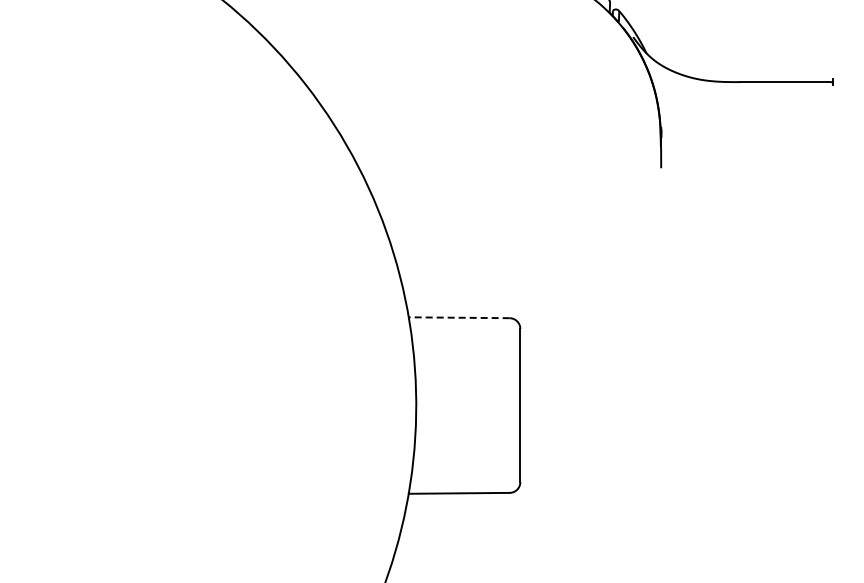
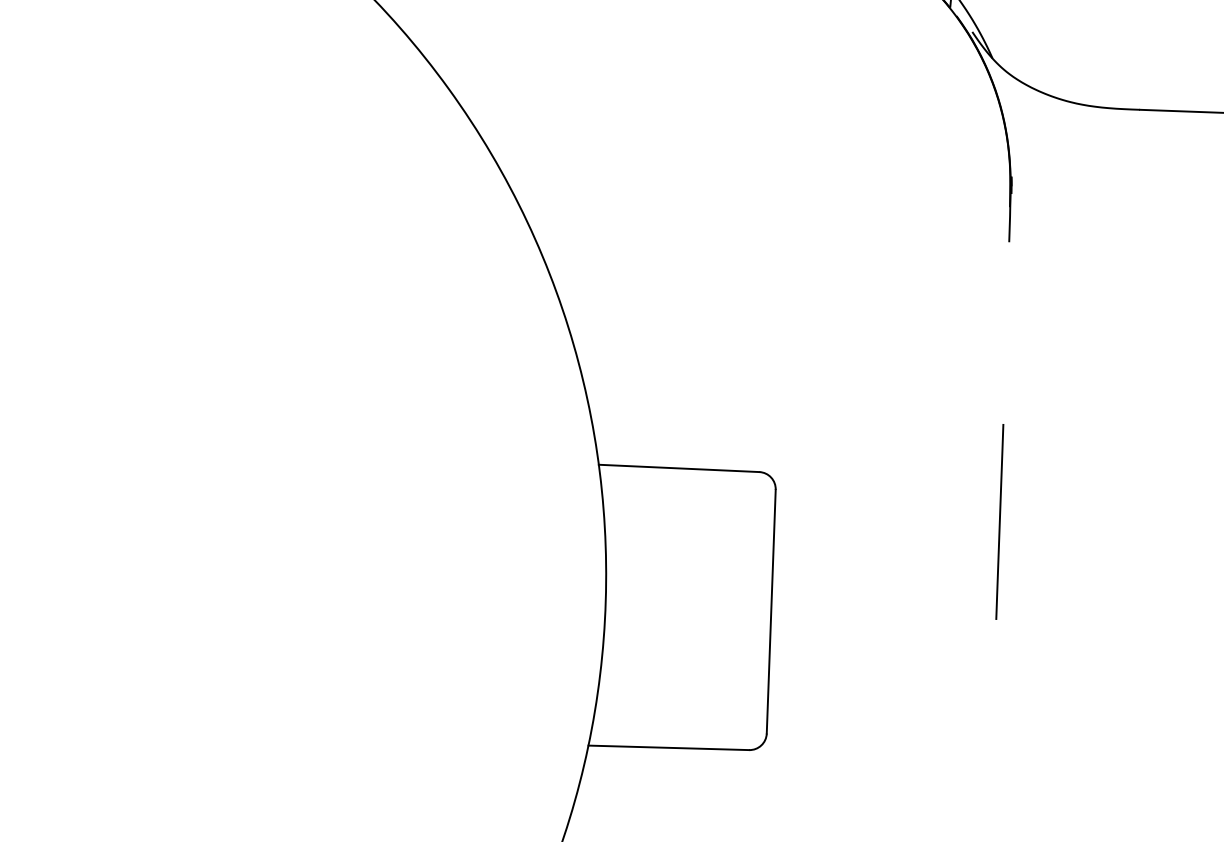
line: (458, 317) -> (677, 467), dashed -> solid
line: (661, 343) -> (999, 521), added

